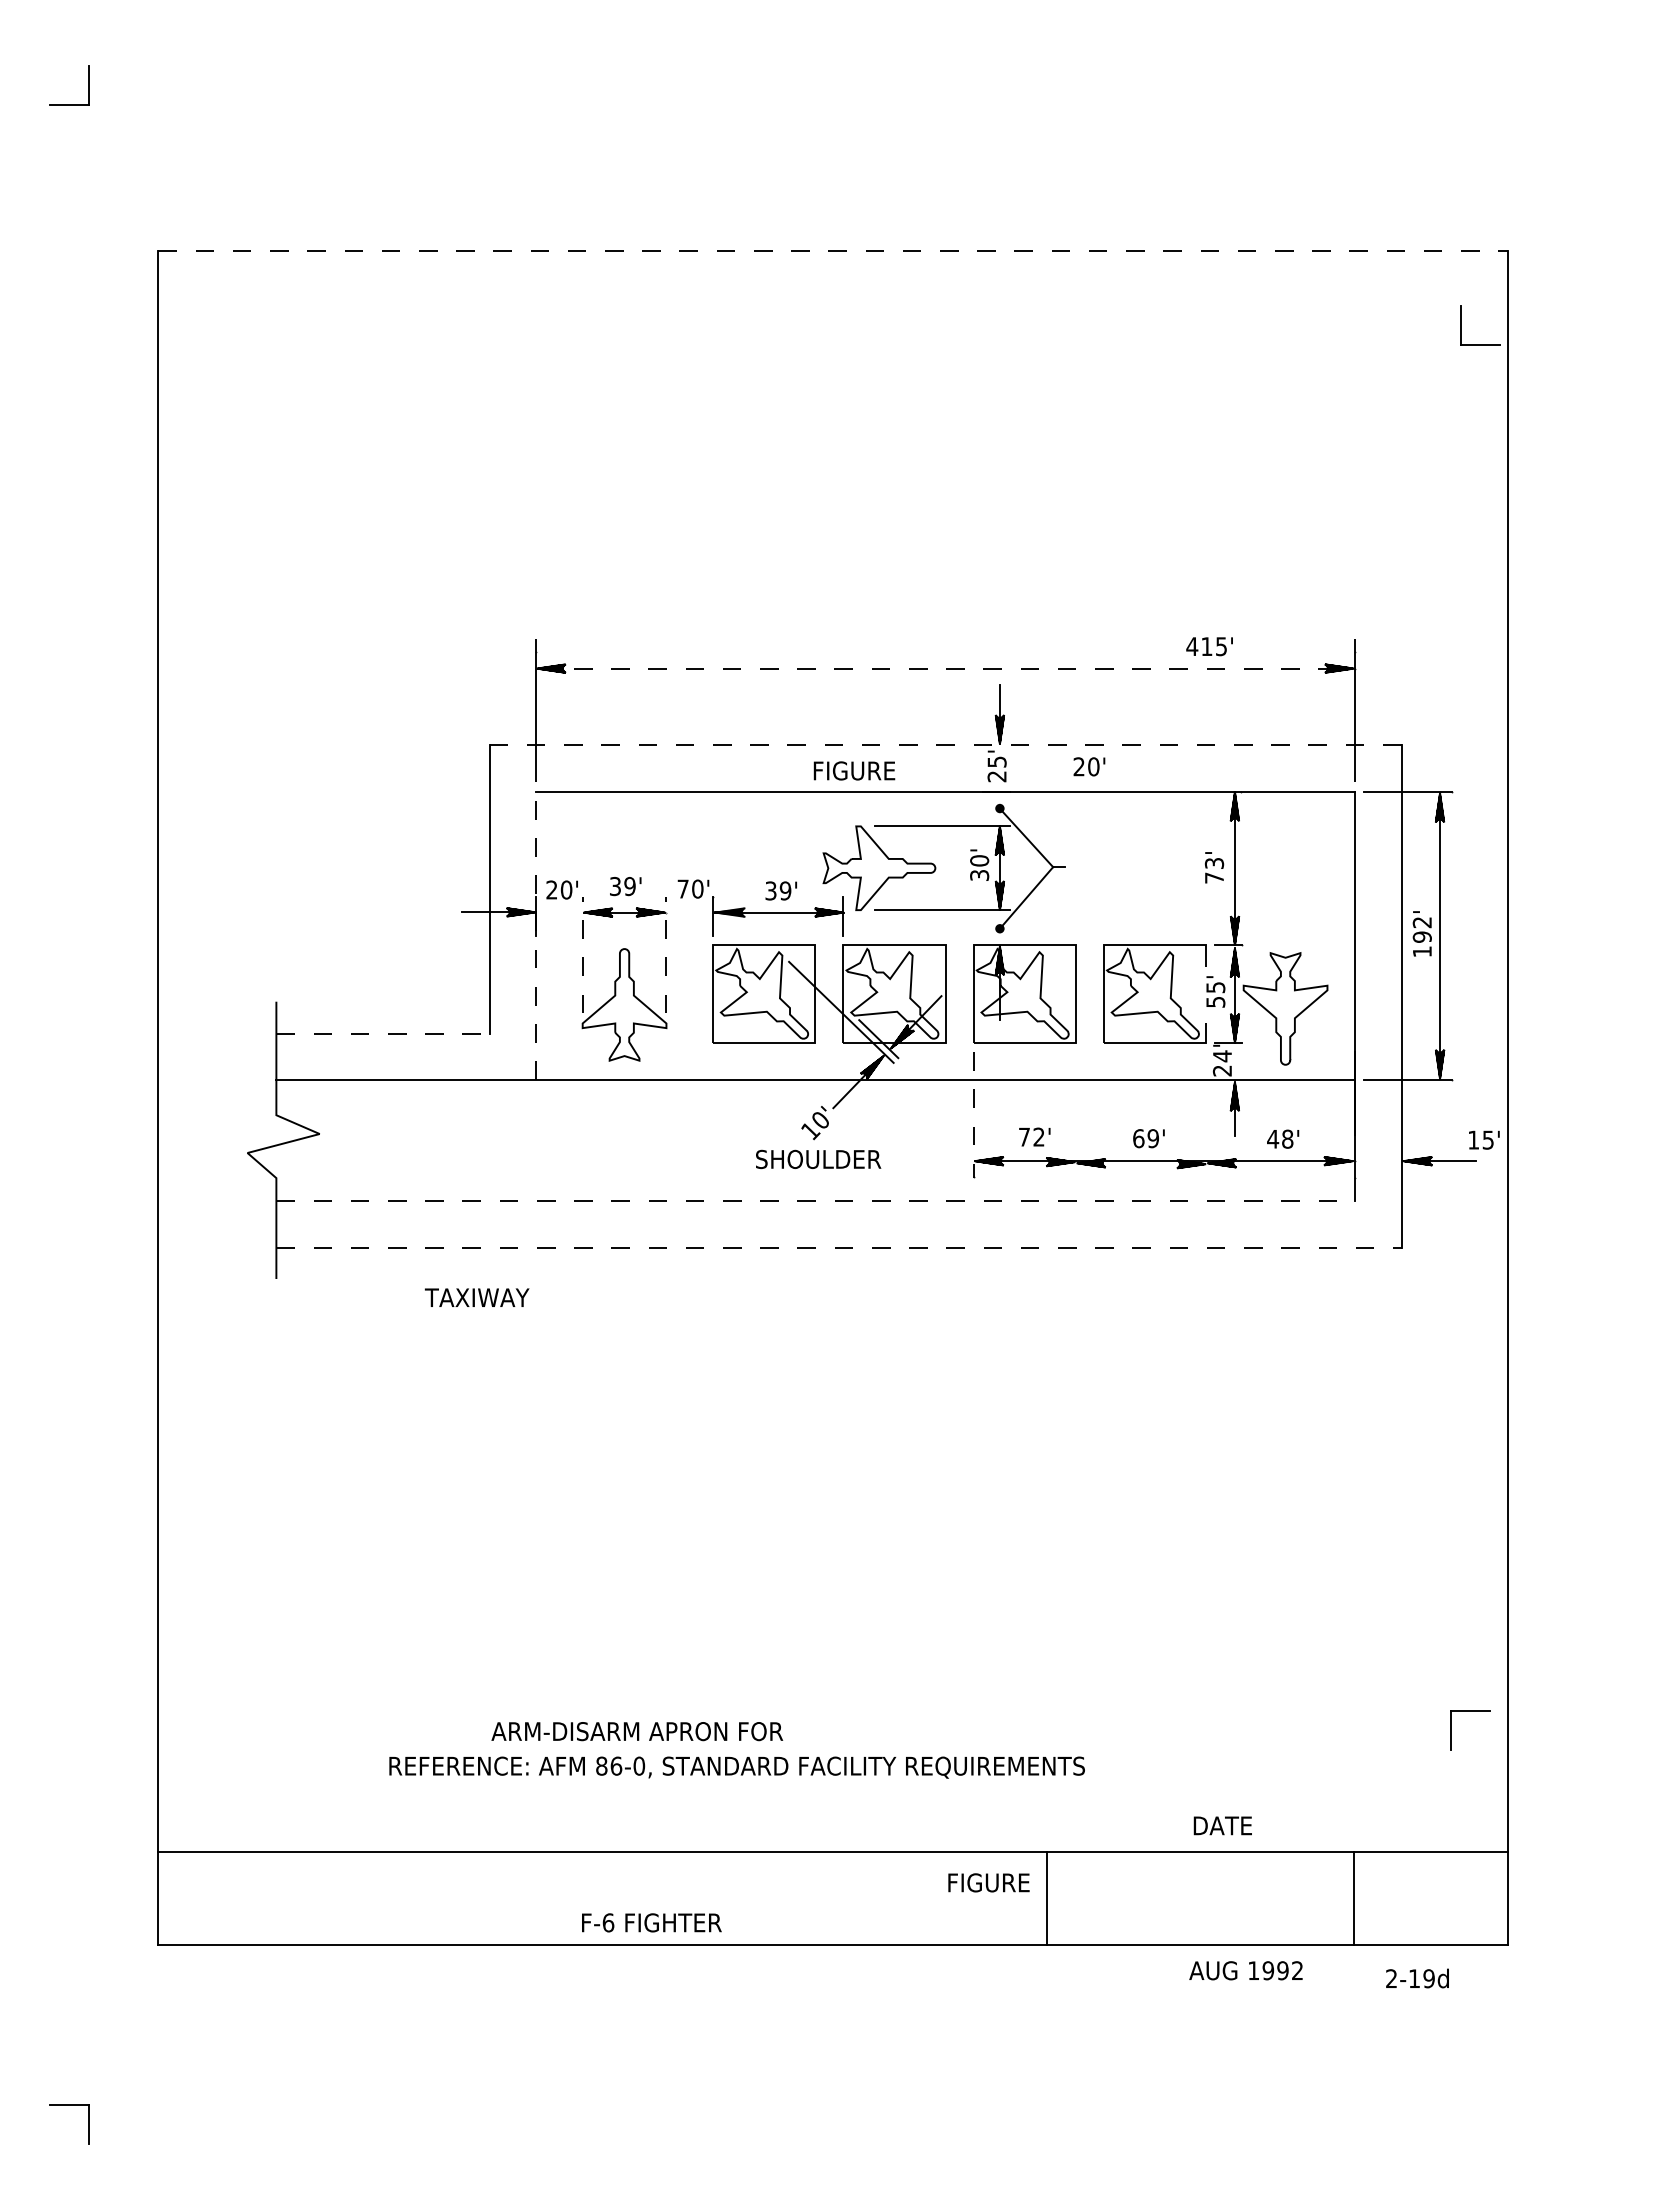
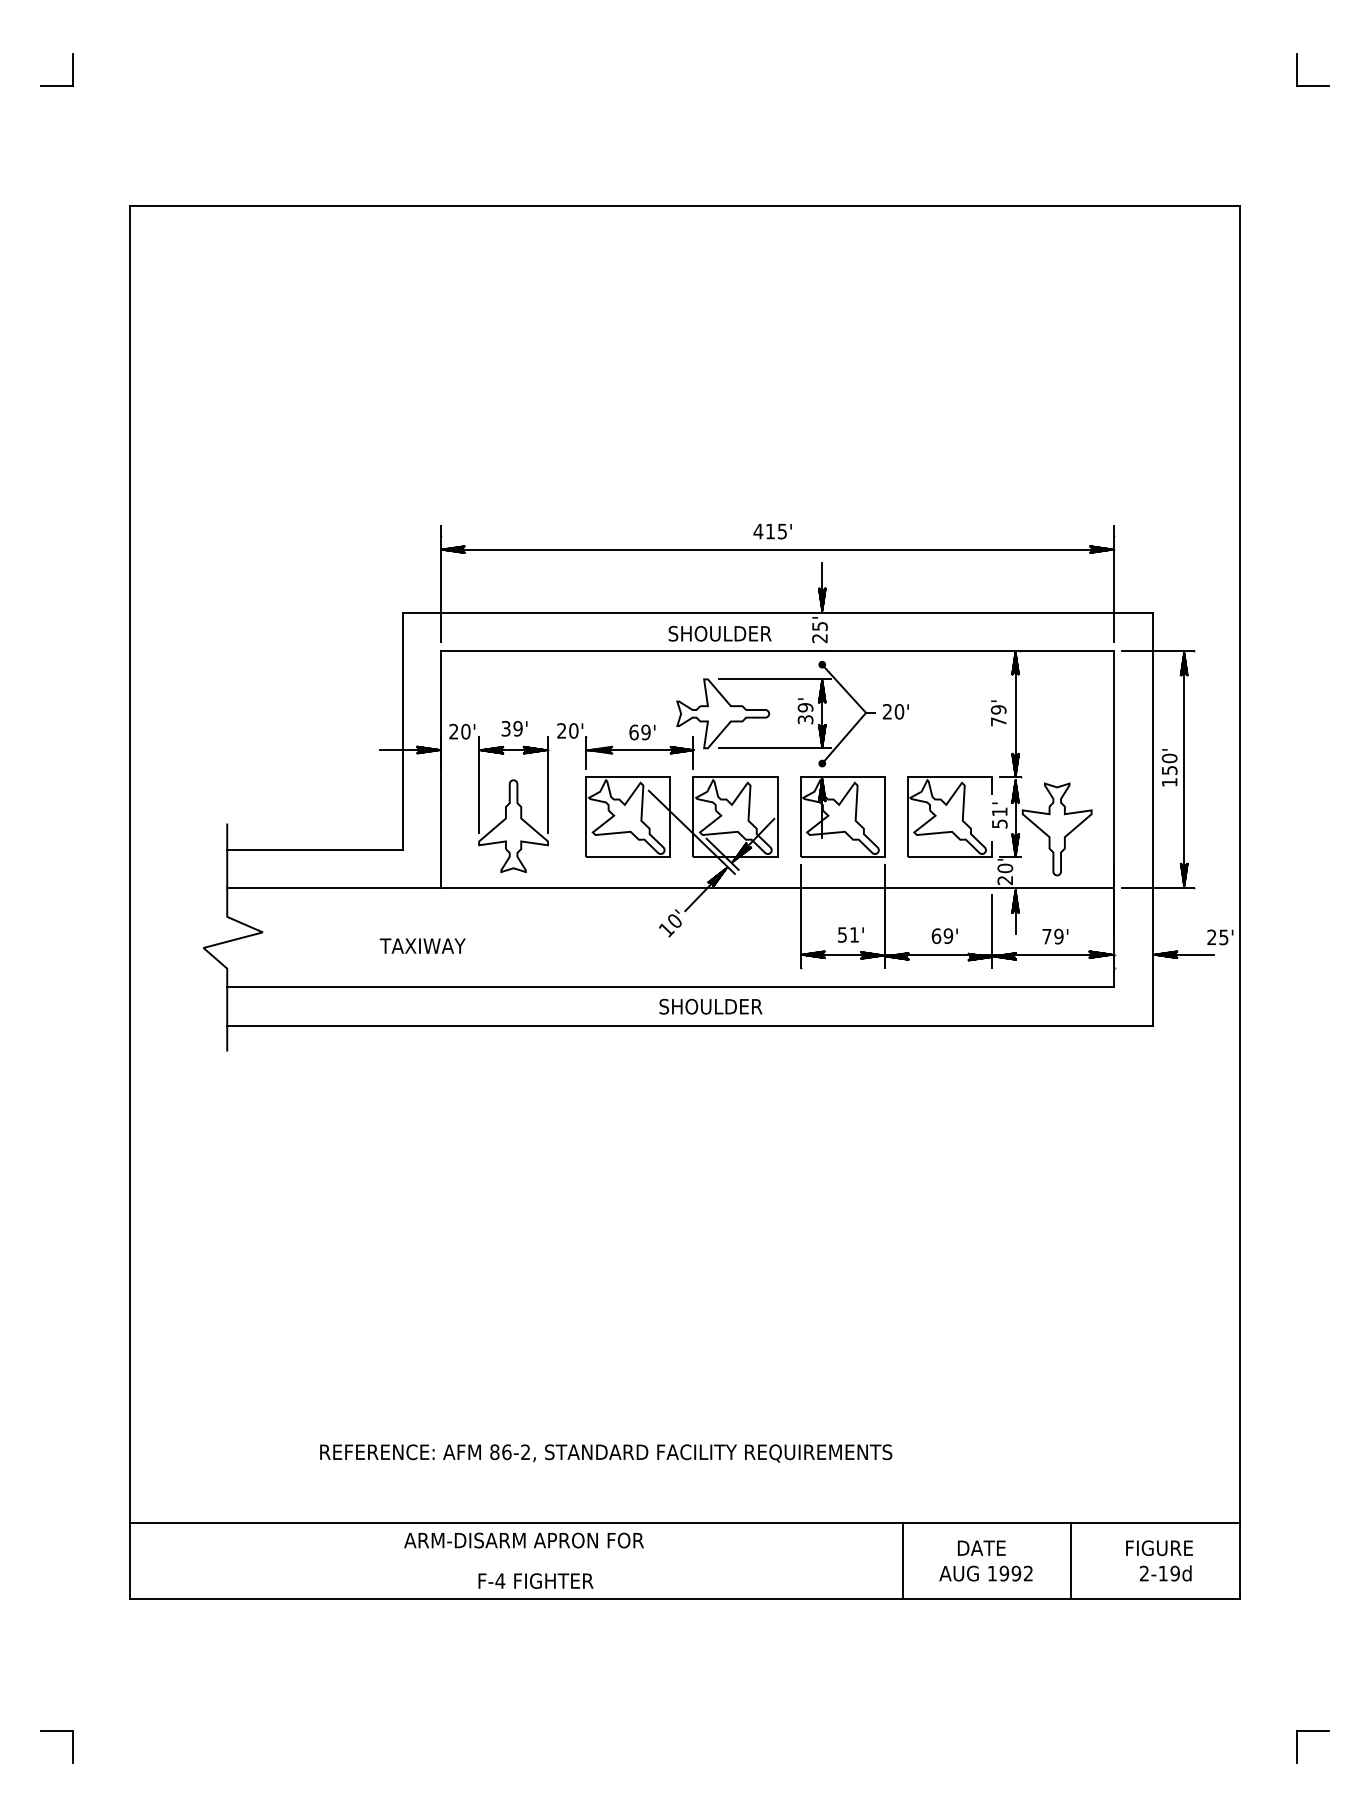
line: (833, 251) -> (685, 206), dashed -> solid
part: (1461, 325) -> (1297, 70), moved
text: (1209, 646) -> (772, 531), moved
line: (945, 668) -> (777, 549), dashed -> solid
line: (945, 745) -> (777, 612), dashed -> solid
text: (1089, 766) -> (895, 711), moved
text: (875, 770) -> (719, 633), FIGURE -> SHOULDER
text: (979, 860) -> (805, 707), 30' -> 39'
text: (1214, 863) -> (998, 709), 73' -> 79'
text: (682, 888) -> (561, 730), 70' -> 20'
text: (770, 890) -> (633, 732), 39' -> 69'
text: (1421, 929) -> (1168, 764), 192' -> 150'
line: (536, 935) -> (441, 769), dashed -> solid
line: (582, 954) -> (478, 784), dashed -> solid
line: (666, 954) -> (548, 784), dashed -> solid
text: (1215, 987) -> (999, 811), 55' -> 51'
line: (383, 1033) -> (315, 849), dashed -> solid
text: (1222, 1056) -> (1005, 868), 24' -> 20'
line: (973, 1114) -> (800, 916), dashed -> solid
line: (1075, 1114) -> (884, 916), added
line: (1206, 1132) -> (992, 931), added
text: (1031, 1136) -> (848, 934), 72' -> 51'
text: (1280, 1138) -> (1053, 936), 48' -> 79'
text: (1473, 1139) -> (1211, 936), 15' -> 25'
text: (818, 1158) -> (710, 1005), moved
line: (816, 1201) -> (671, 987), dashed -> solid
line: (838, 1247) -> (689, 1025), dashed -> solid
text: (476, 1297) -> (422, 945), moved
part: (1470, 1711) -> (1312, 1731), moved
text: (637, 1731) -> (524, 1540), moved
text: (639, 1765) -> (525, 1451), 86-0, -> 86-2,
text: (1222, 1825) -> (981, 1547), moved
text: (988, 1882) -> (1159, 1547), moved
line: (1047, 1897) -> (903, 1560), moved
line: (1353, 1897) -> (1071, 1560), moved
text: (608, 1922) -> (500, 1580), F-6 -> F-4
text: (1245, 1970) -> (985, 1573), moved
text: (1417, 1978) -> (1165, 1573), moved

